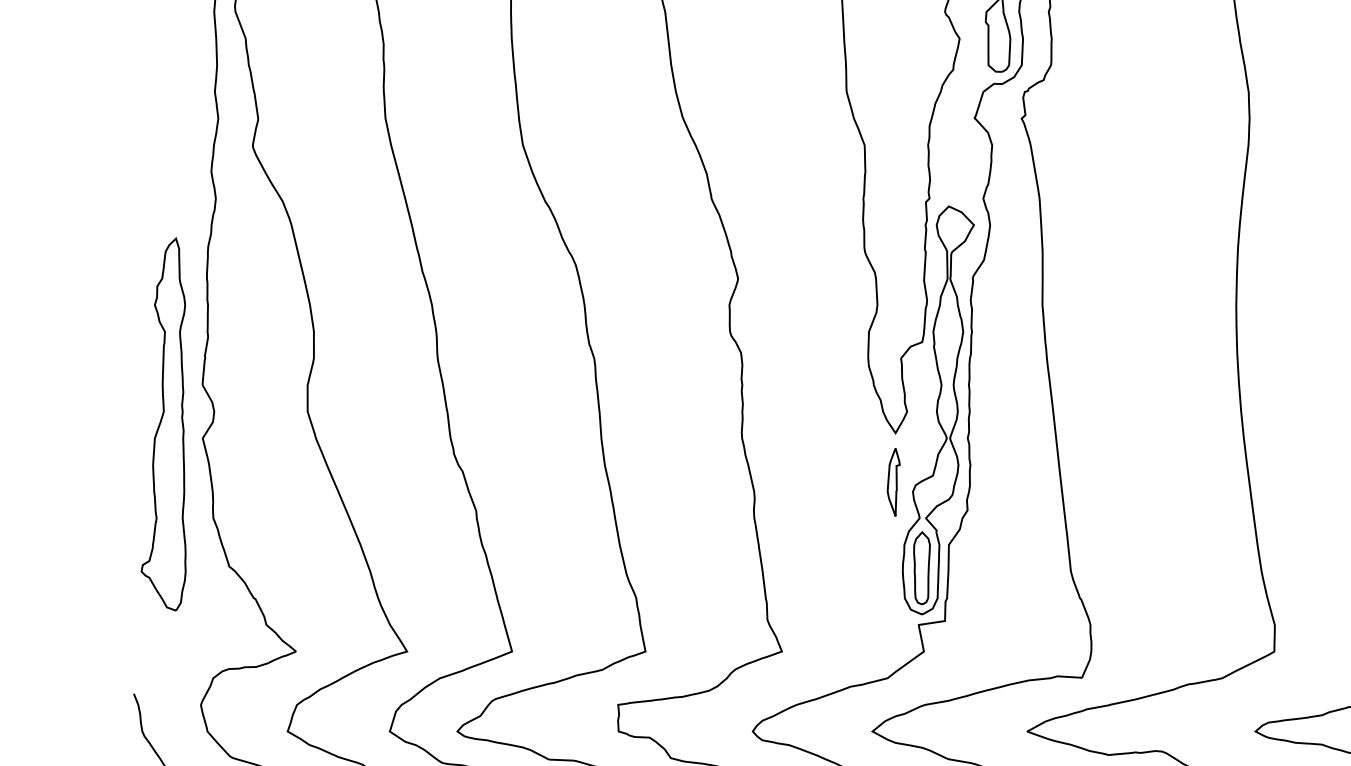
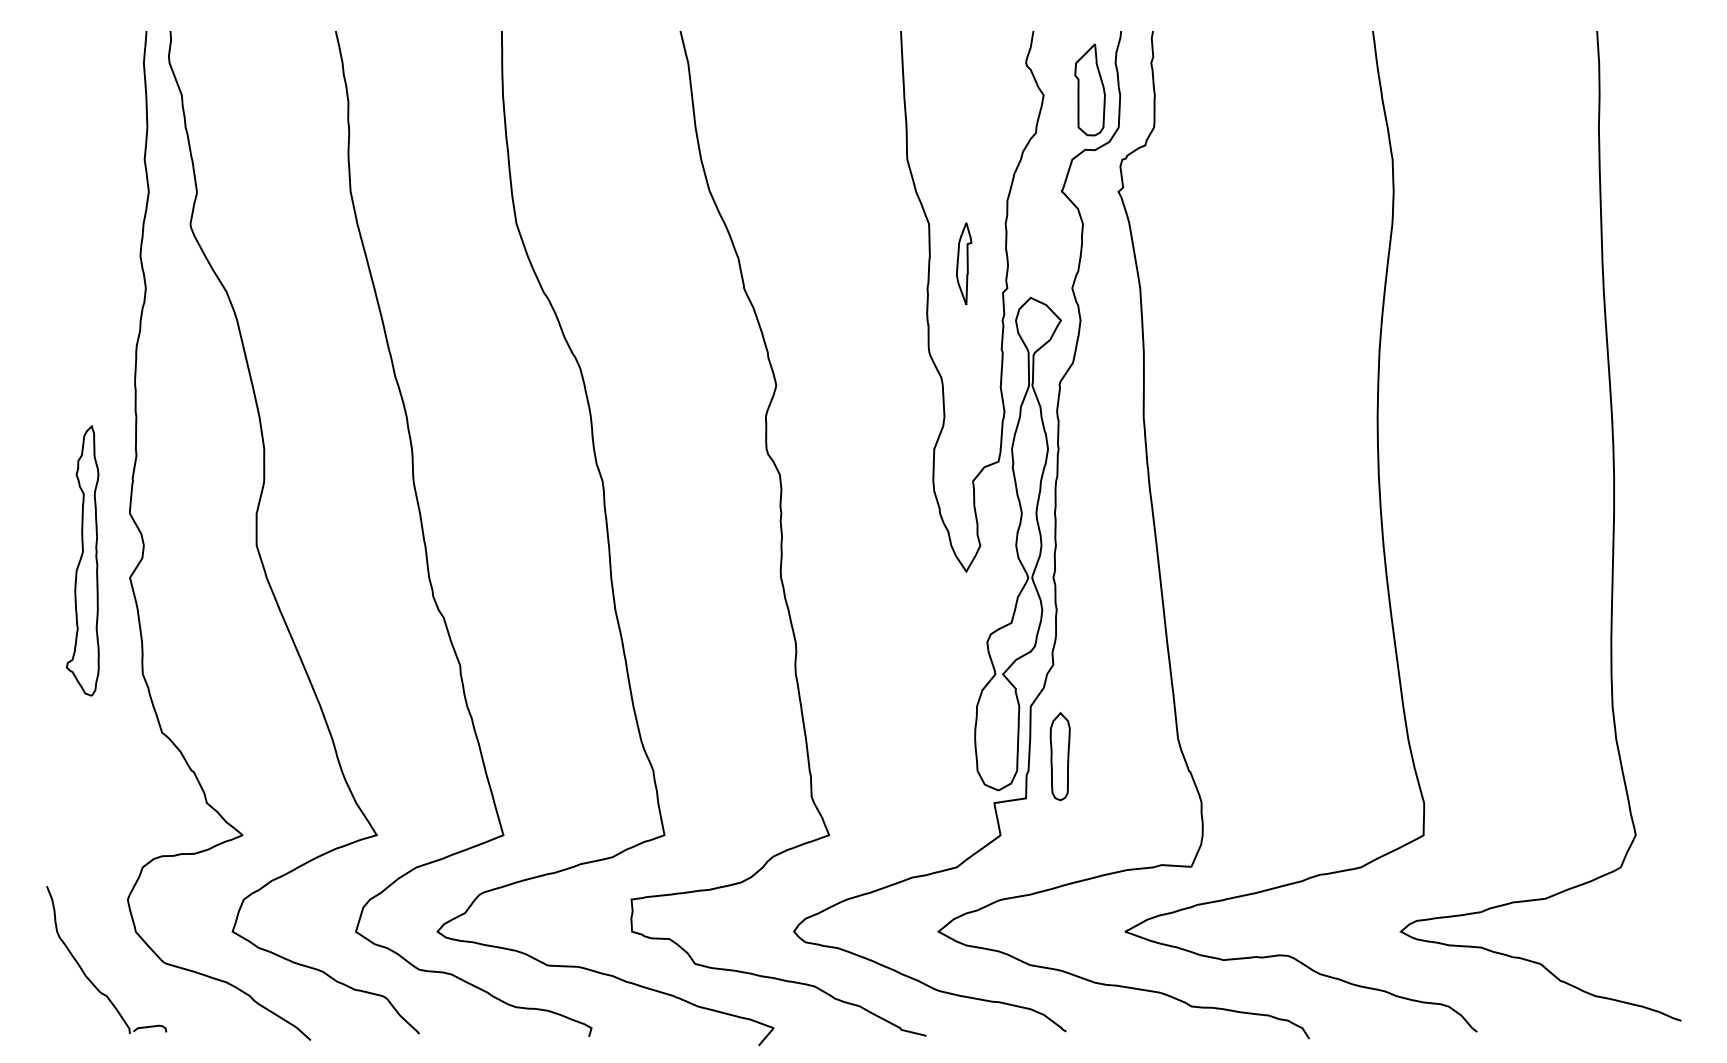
part: (163, 423) -> (82, 560), size x0.6
part: (894, 481) -> (964, 263), moved
part: (921, 568) -> (1059, 756), moved

